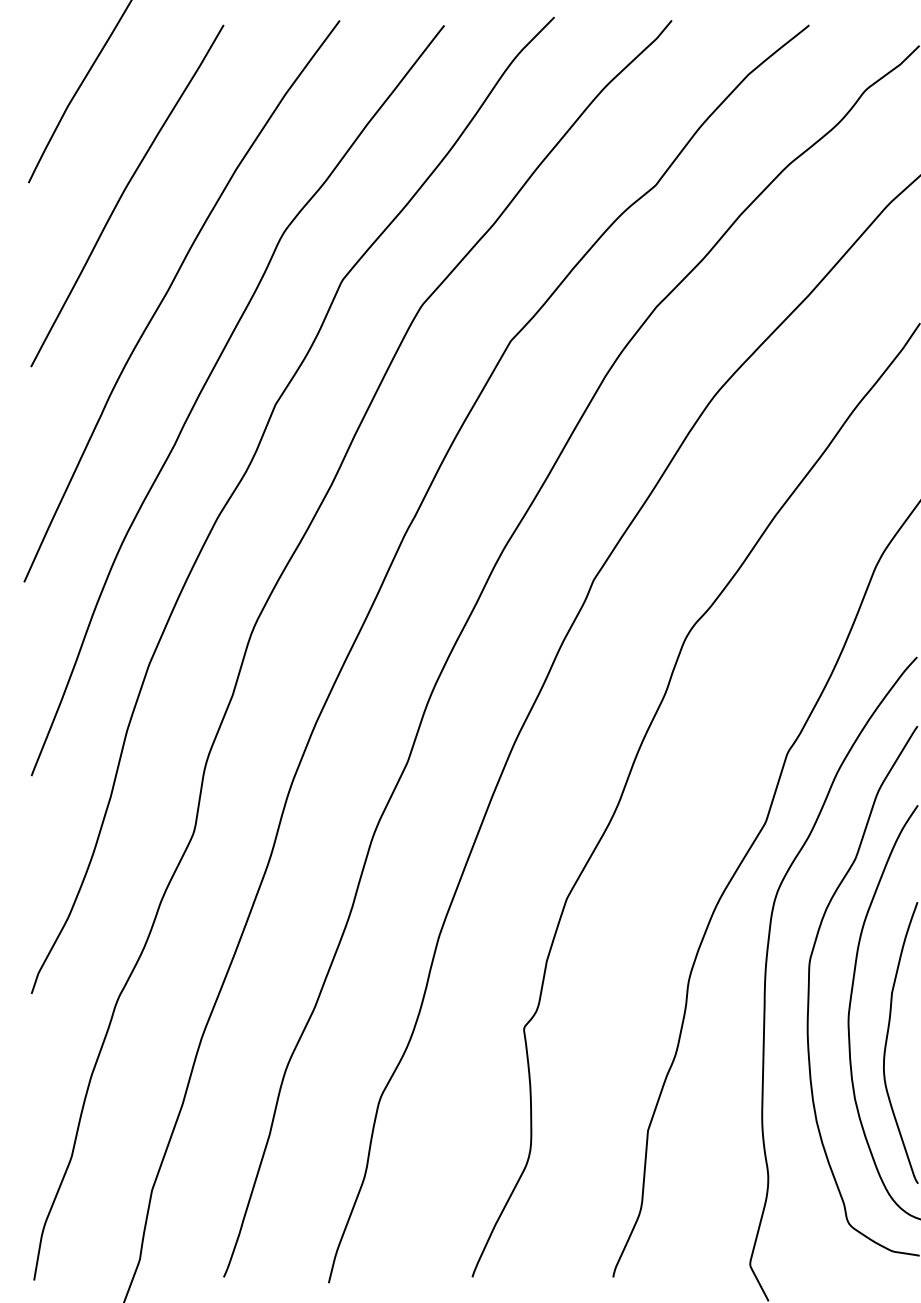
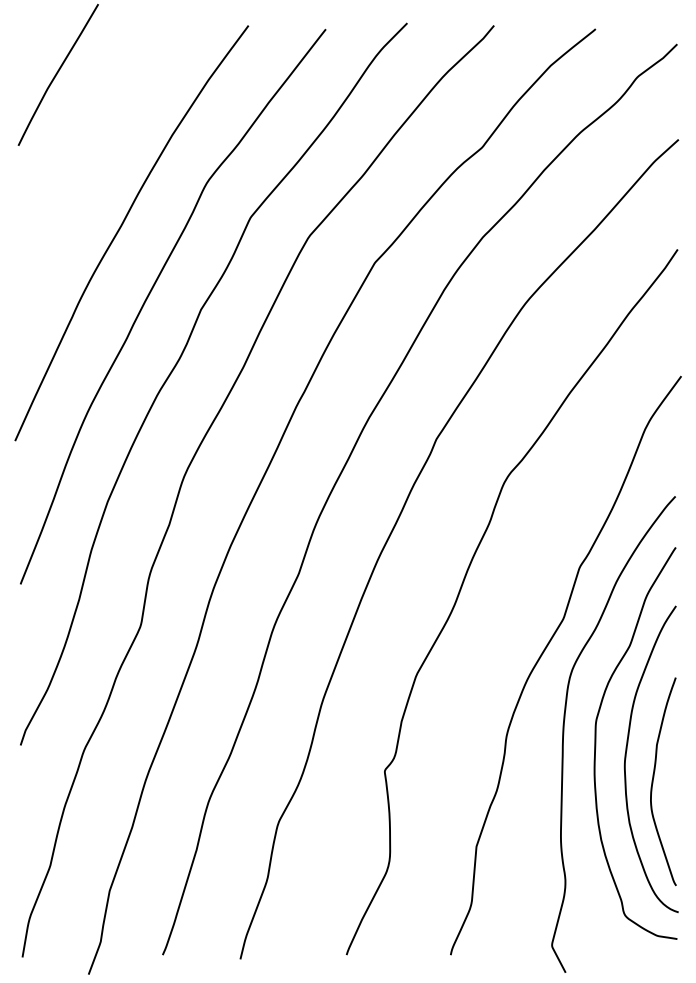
curve: (124, 193) -> (89, 153), removed

